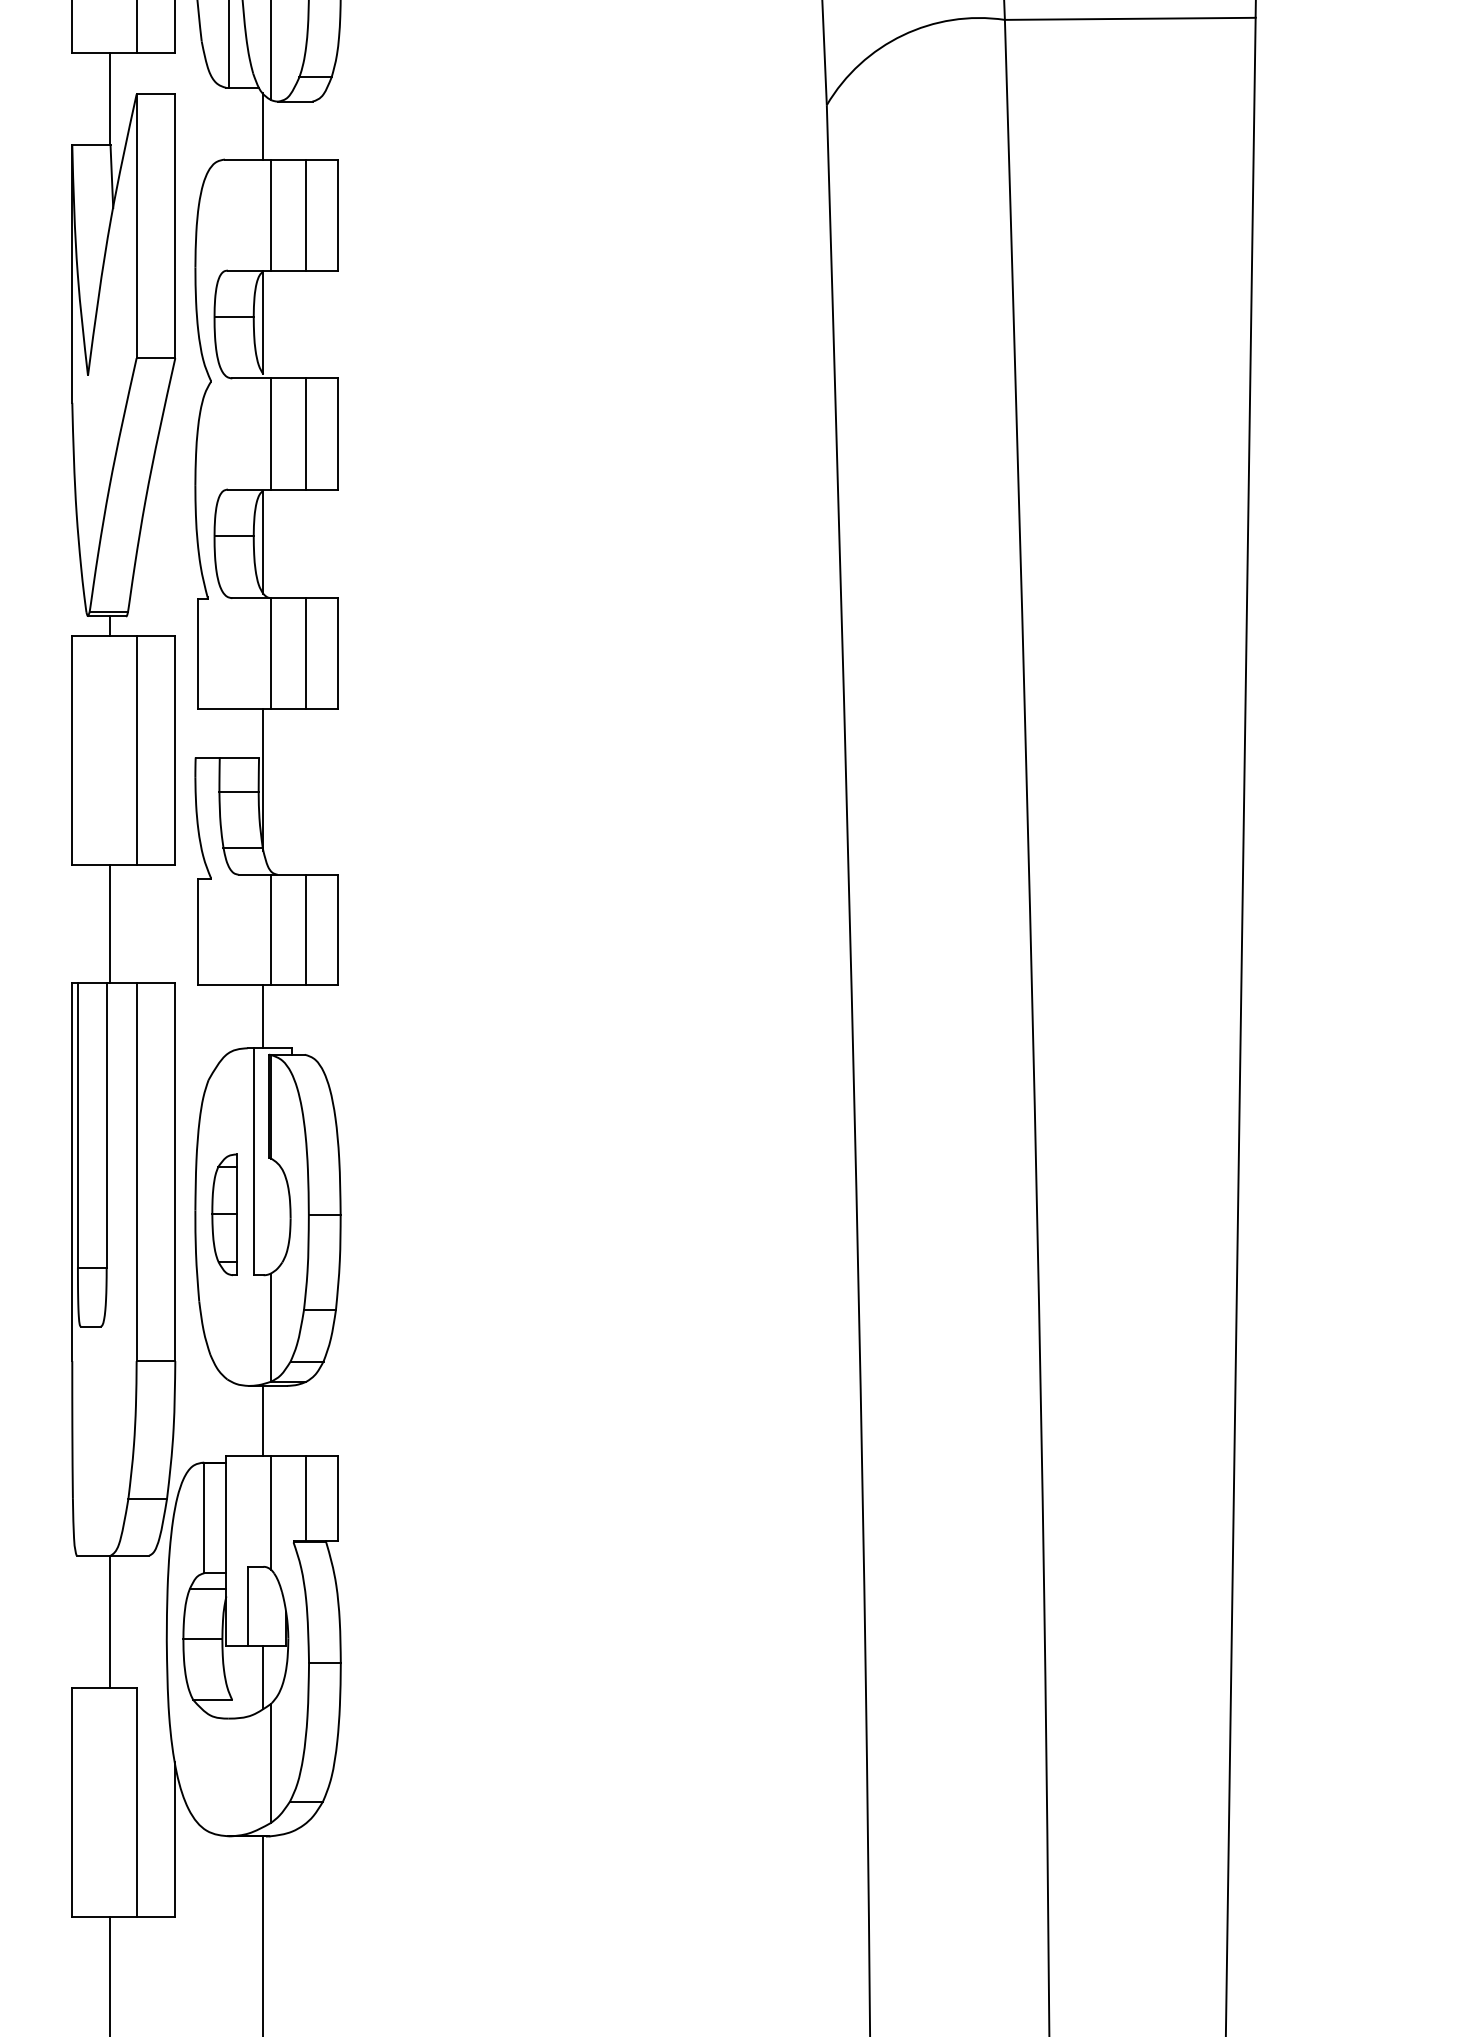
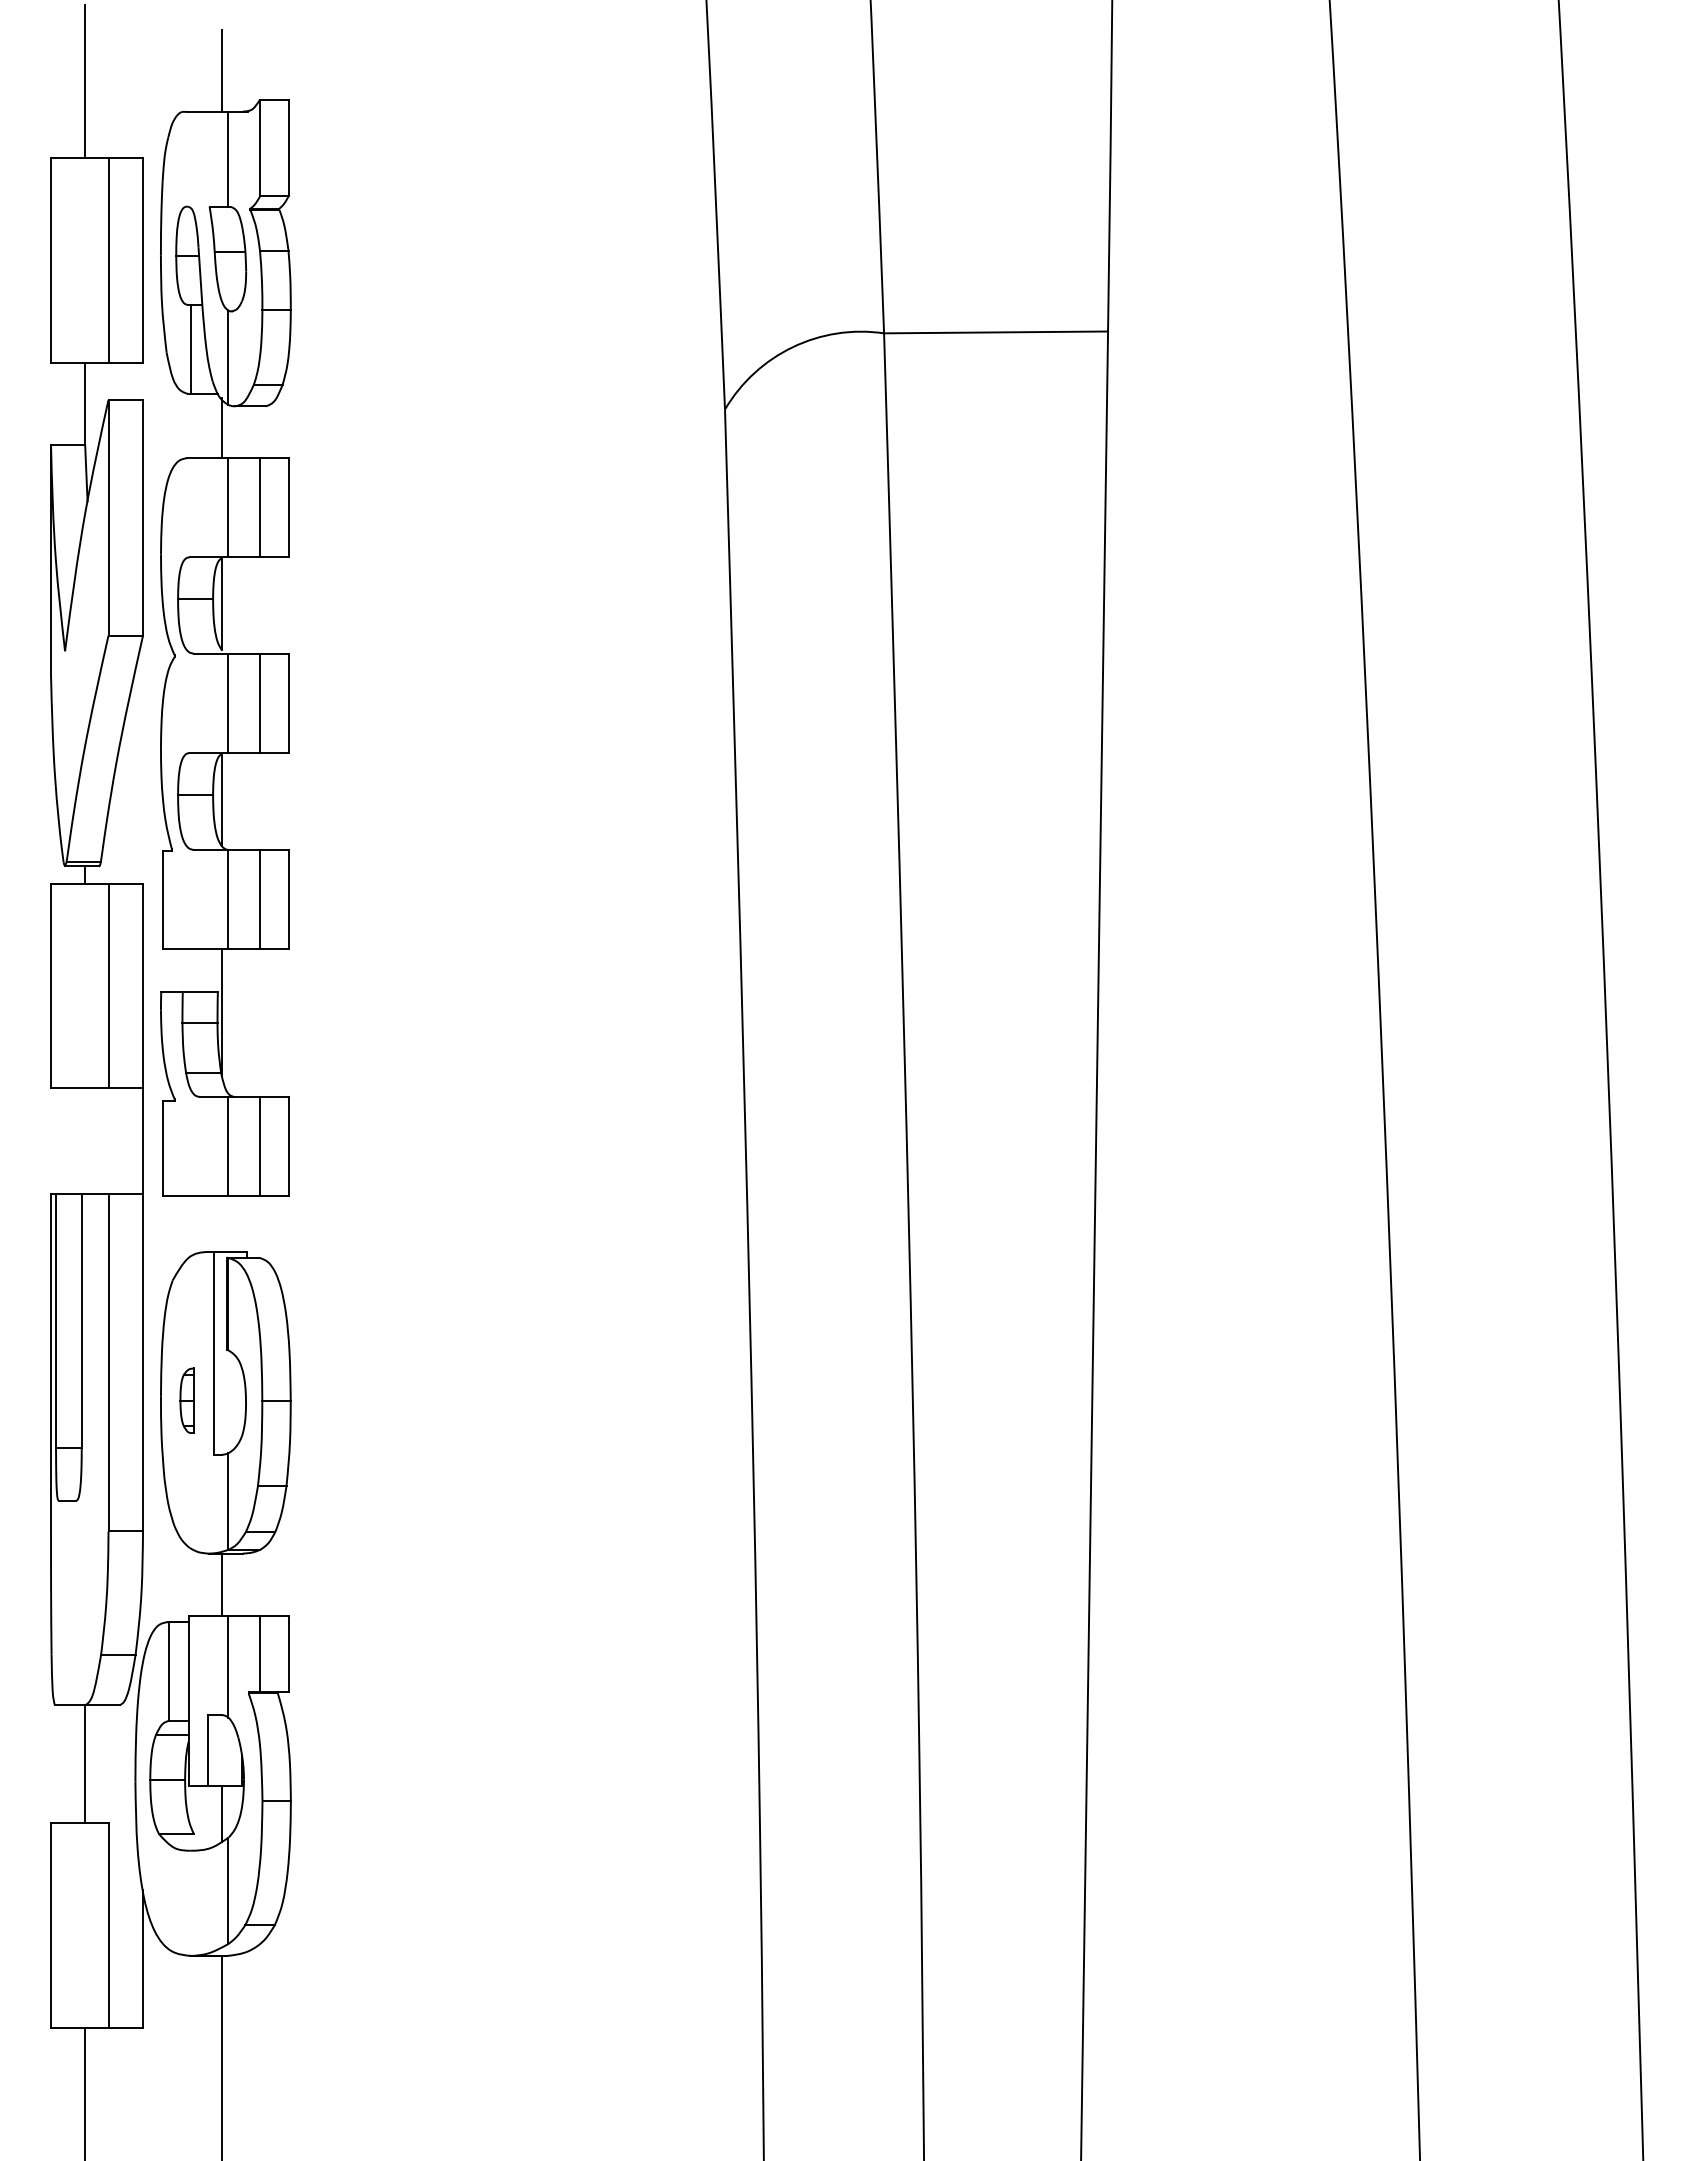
line: (110, 923) -> (143, 1140), moved
line: (263, 1016) -> (221, 1223), removed
part: (223, 1214) -> (186, 1400), size x0.6

